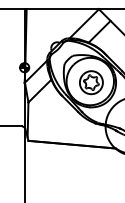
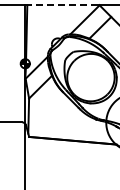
line: (62, 9) -> (63, 5), solid -> dashed
part: (91, 82) -> (92, 78), removed

